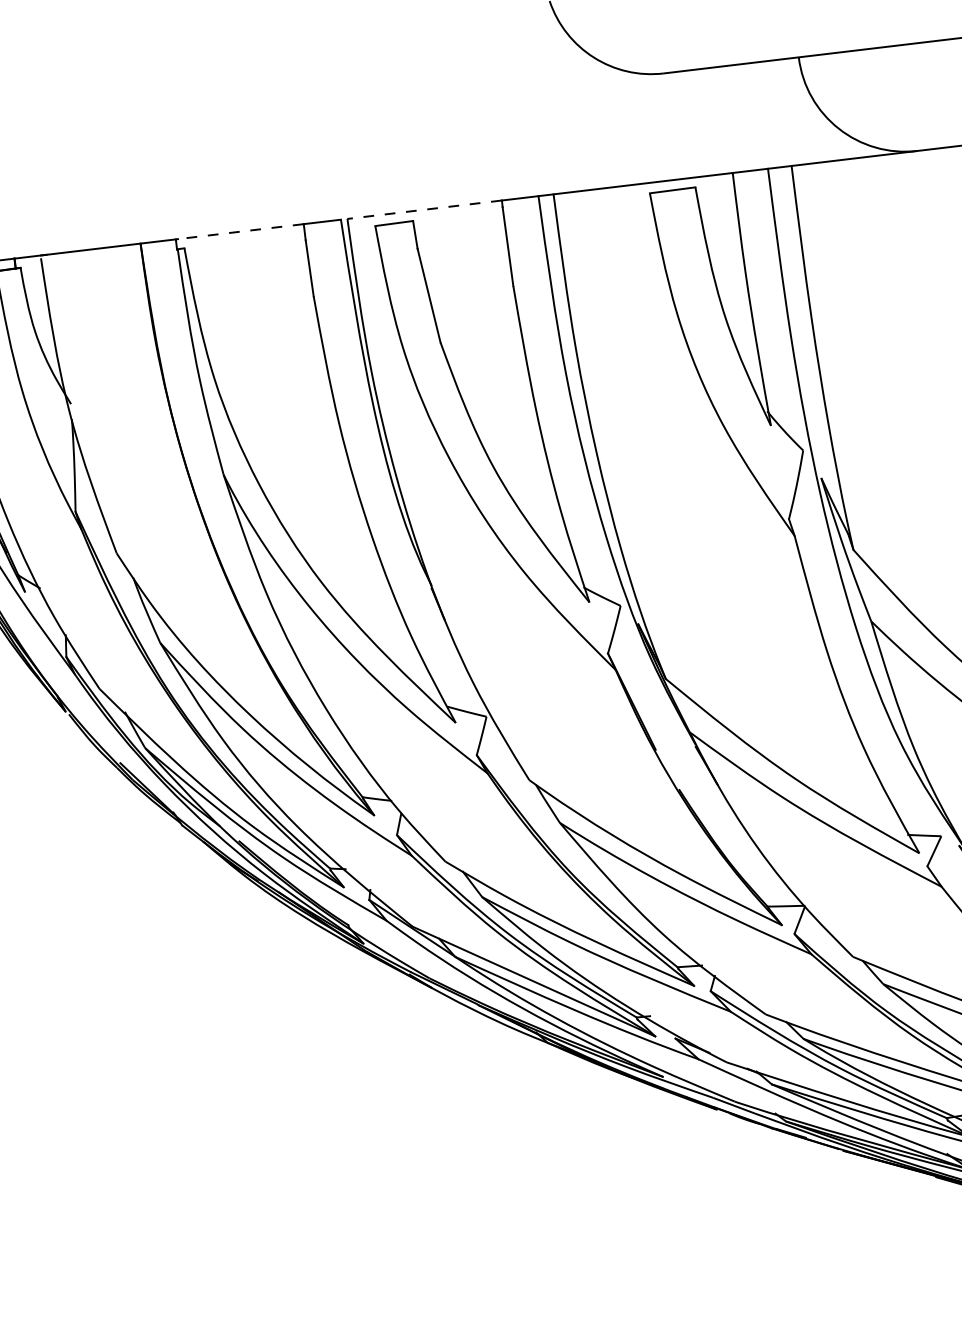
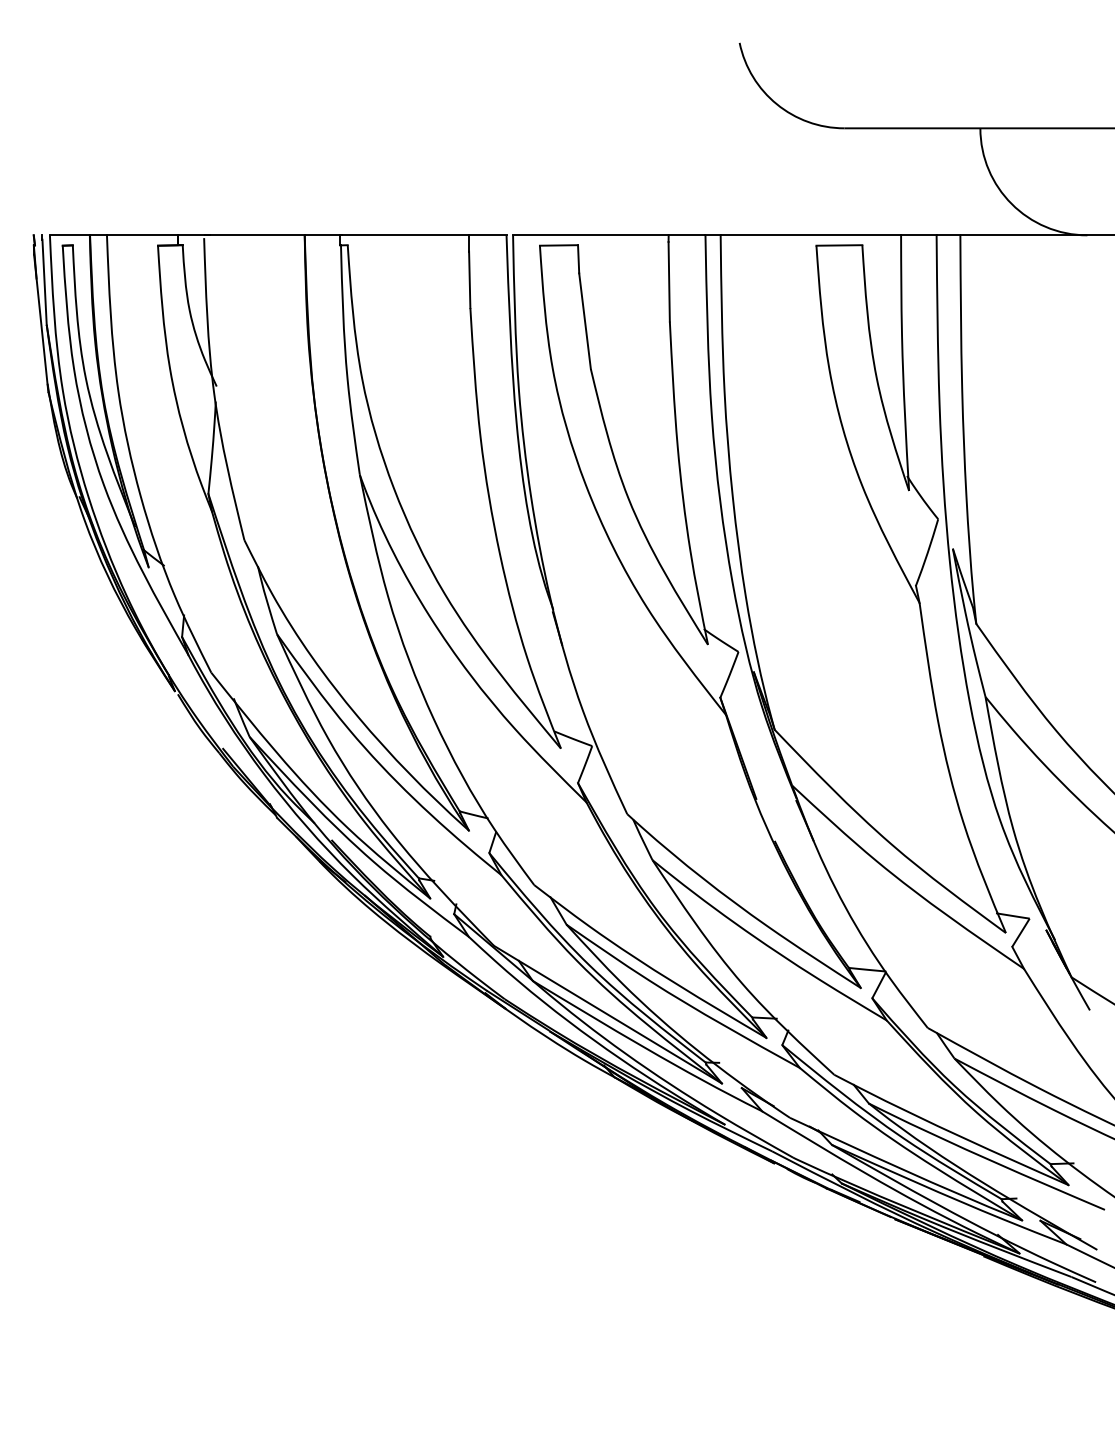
line: (424, 209) -> (590, 235), dashed -> solid
line: (239, 231) -> (404, 235), dashed -> solid

